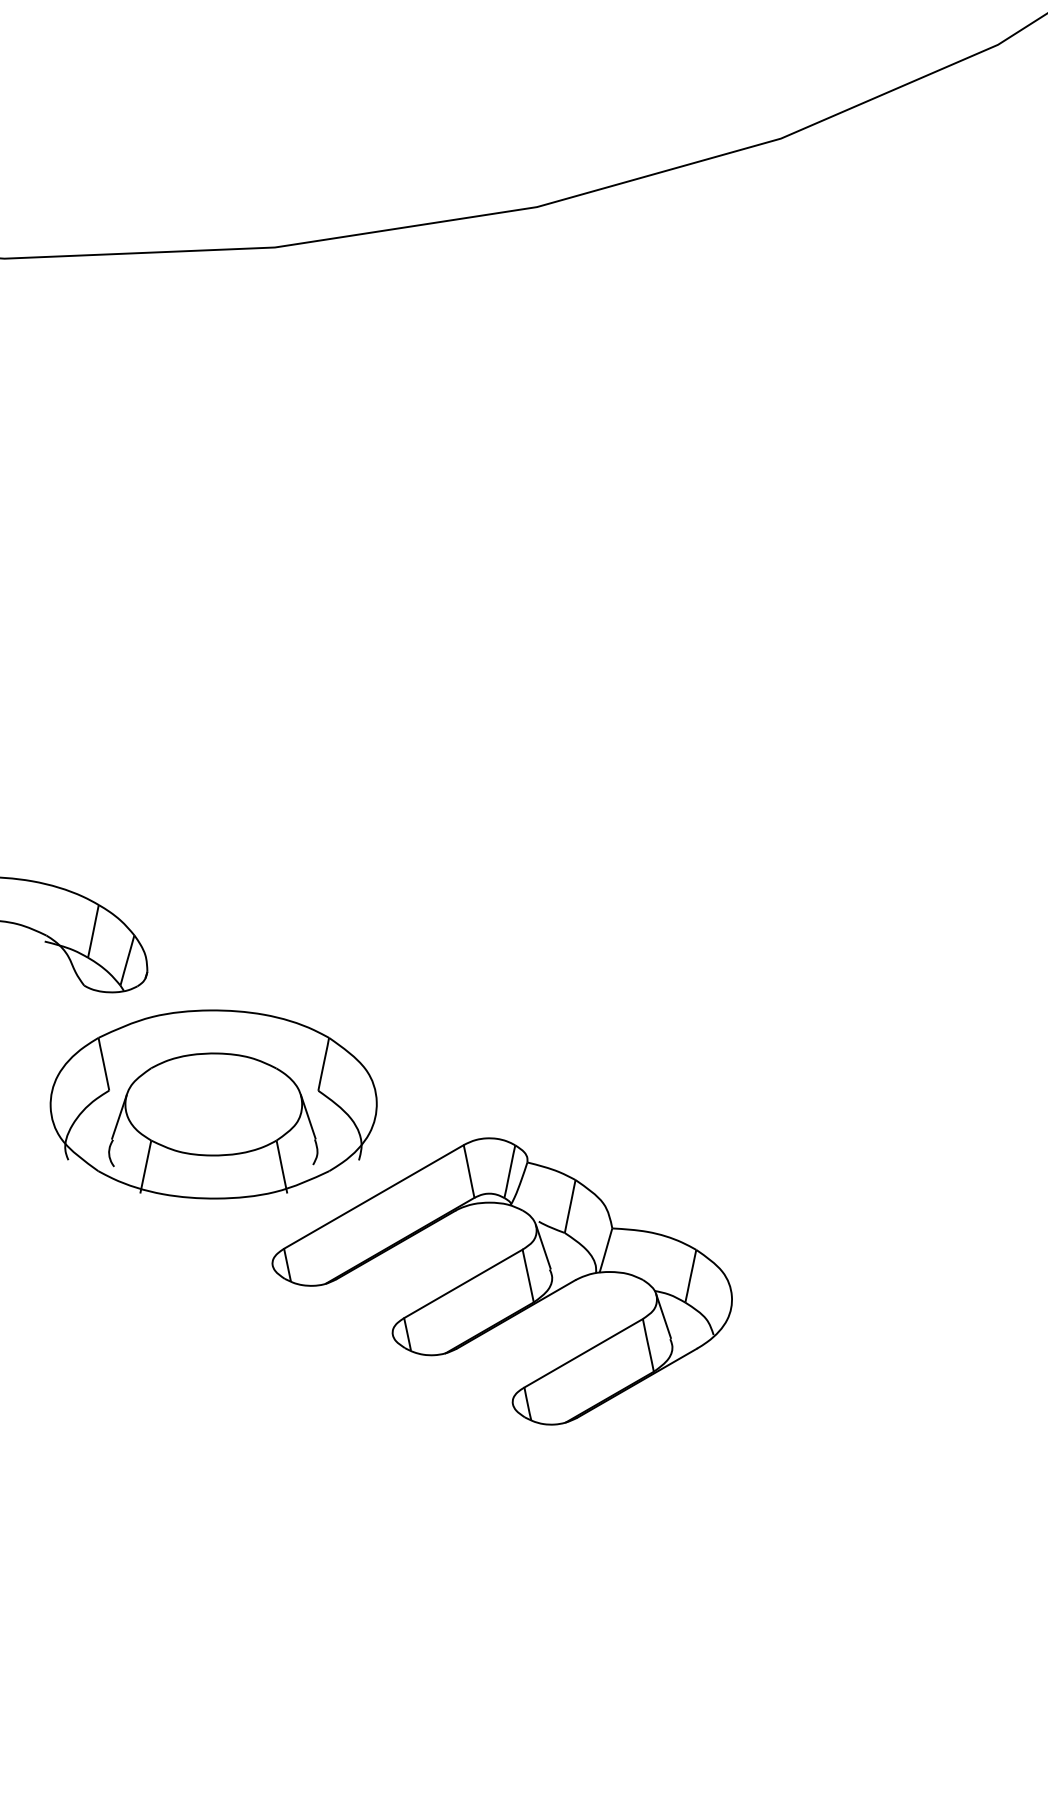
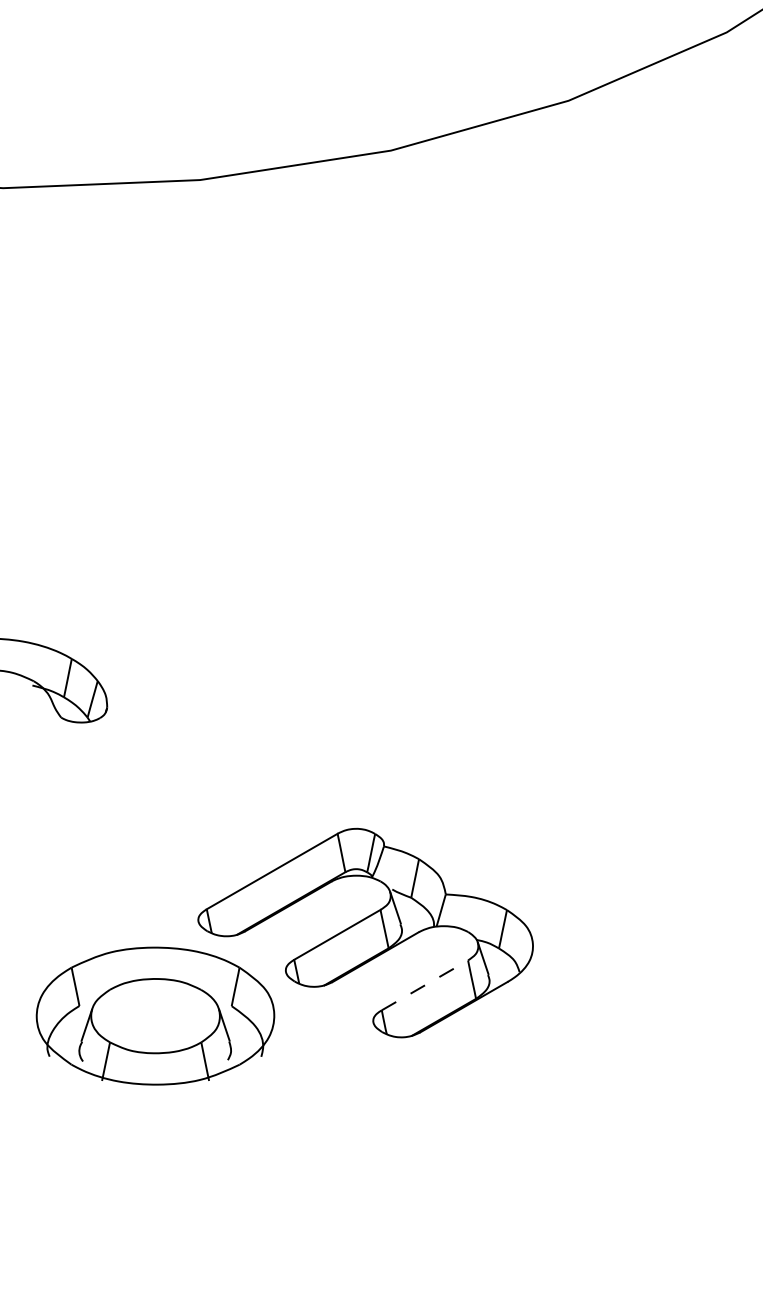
part: (213, 1104) -> (155, 1016), moved
line: (584, 1353) -> (425, 985), solid -> dashed

